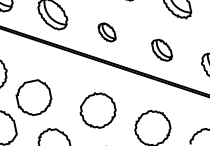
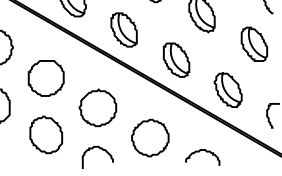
part: (106, 32) -> (123, 29), size x1.67
part: (161, 49) -> (176, 59), size x1.43
part: (33, 98) -> (45, 78), moved

